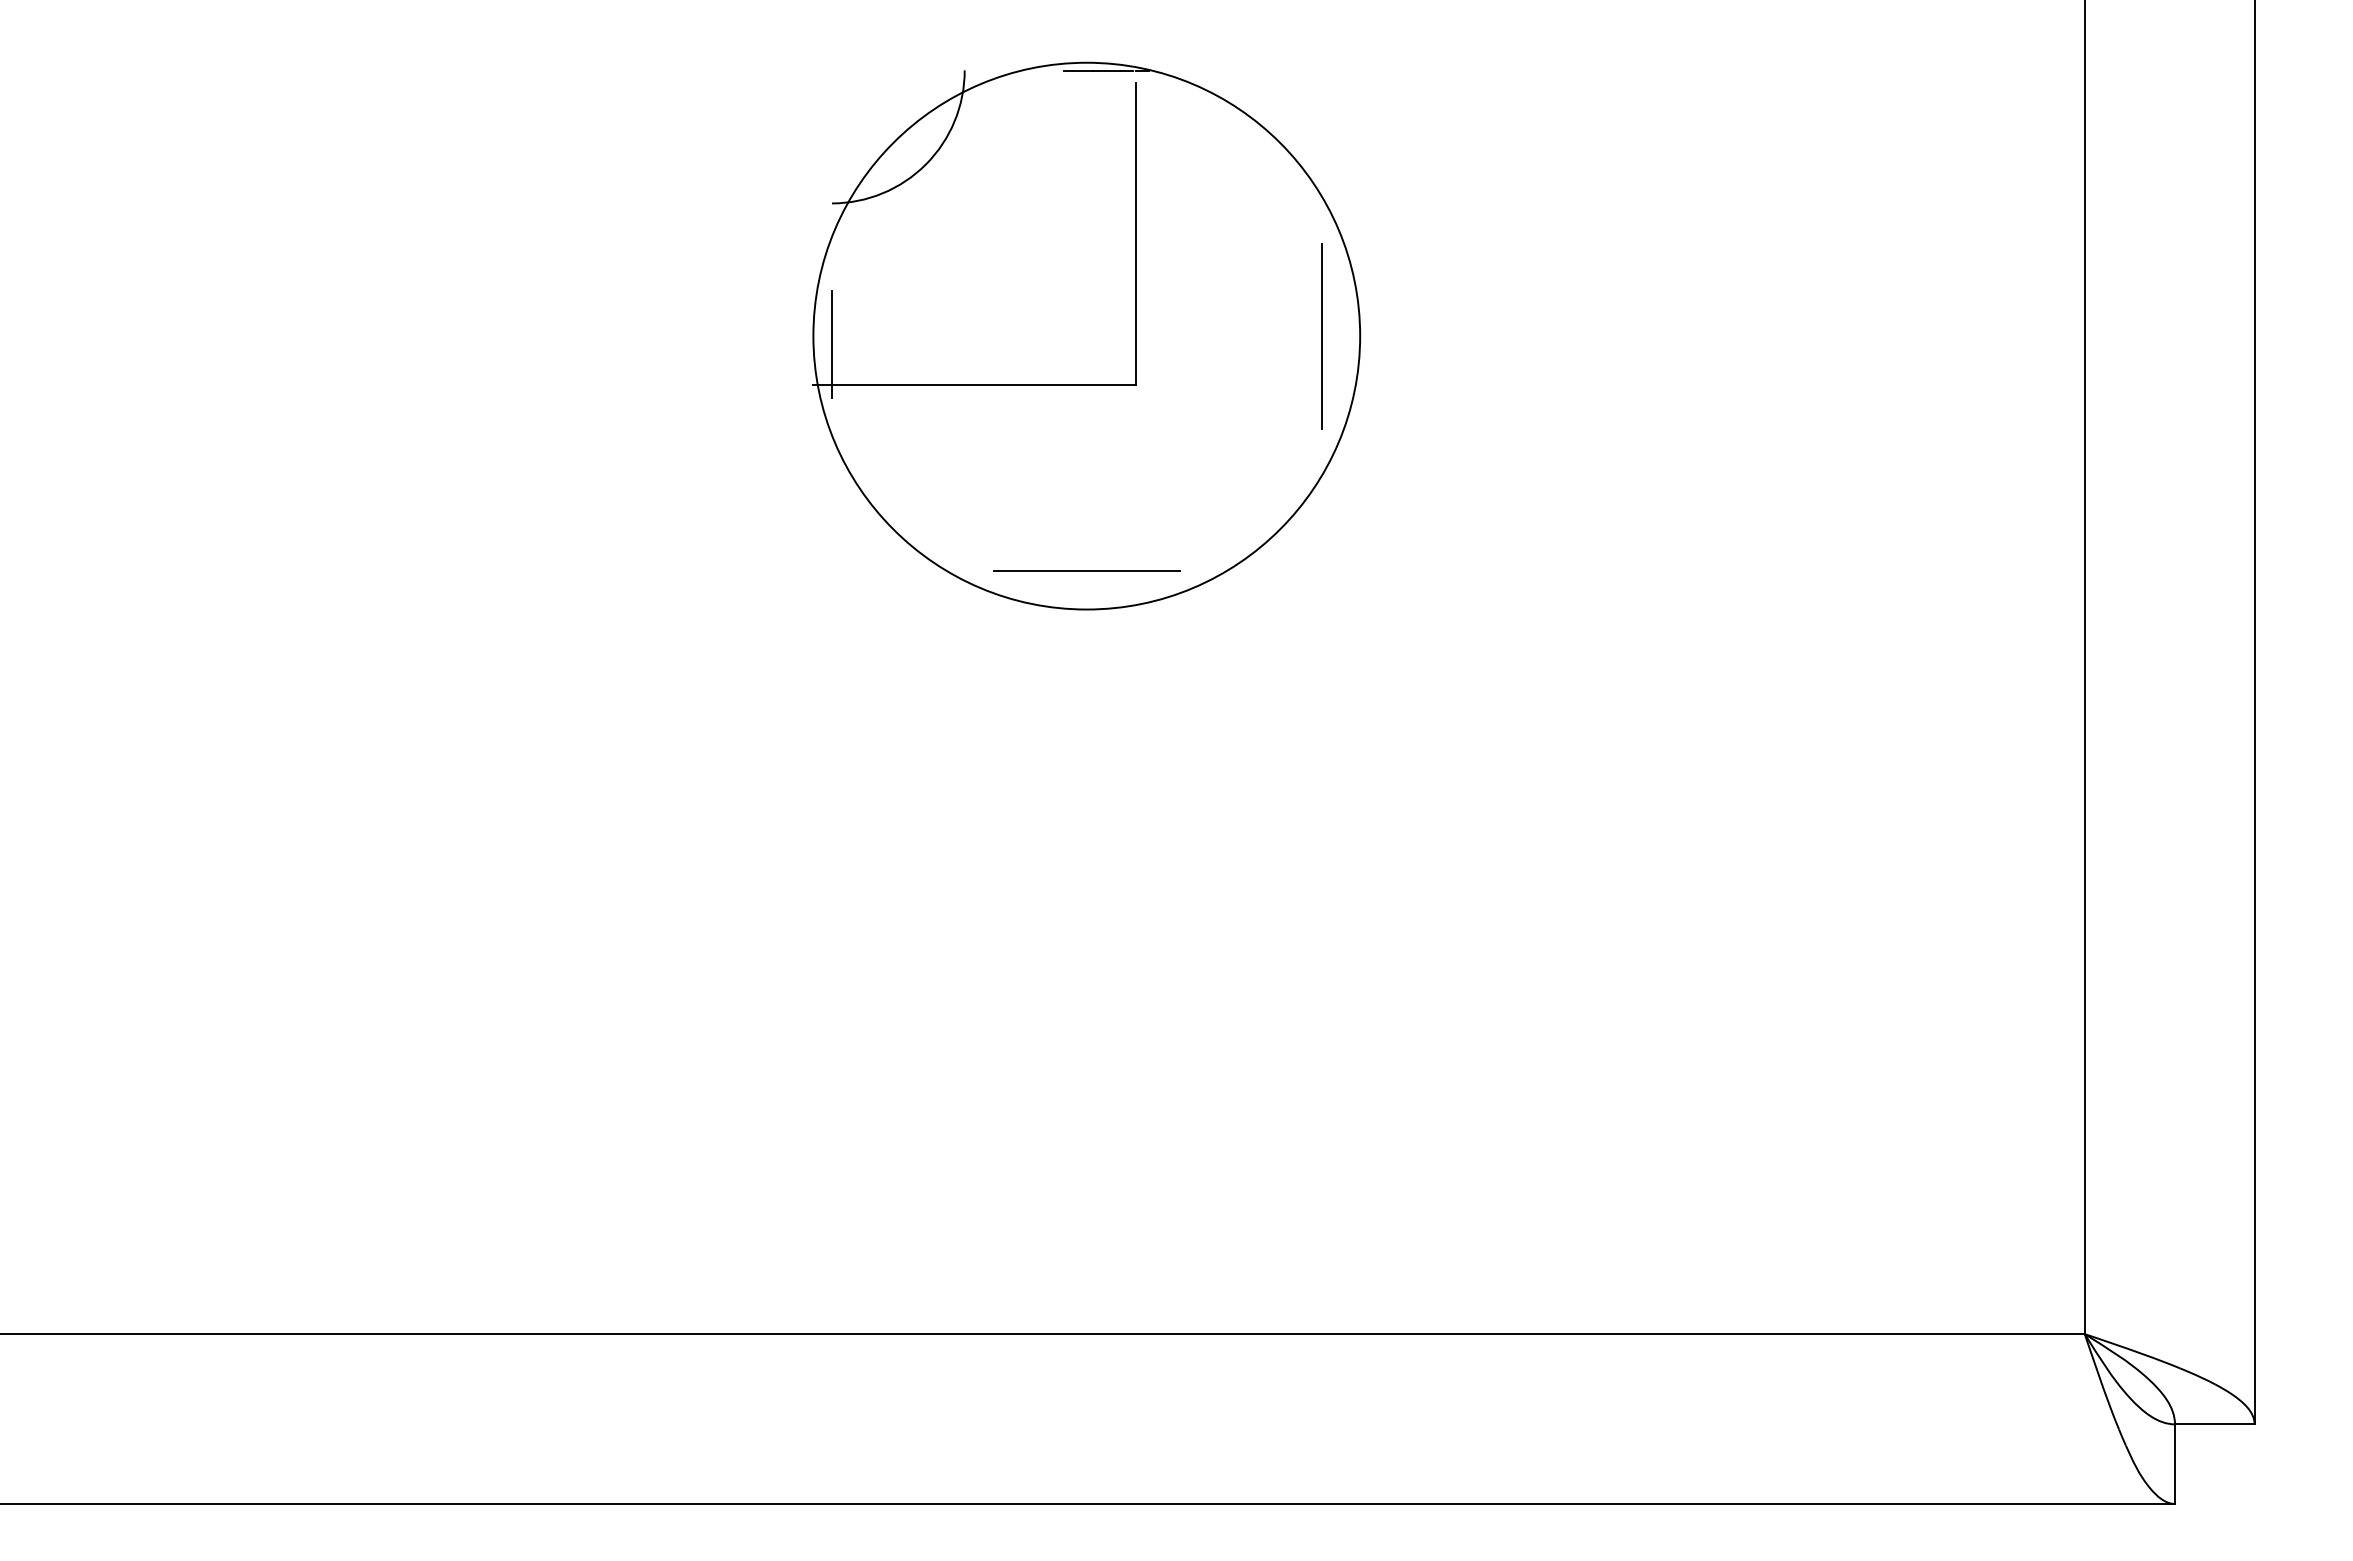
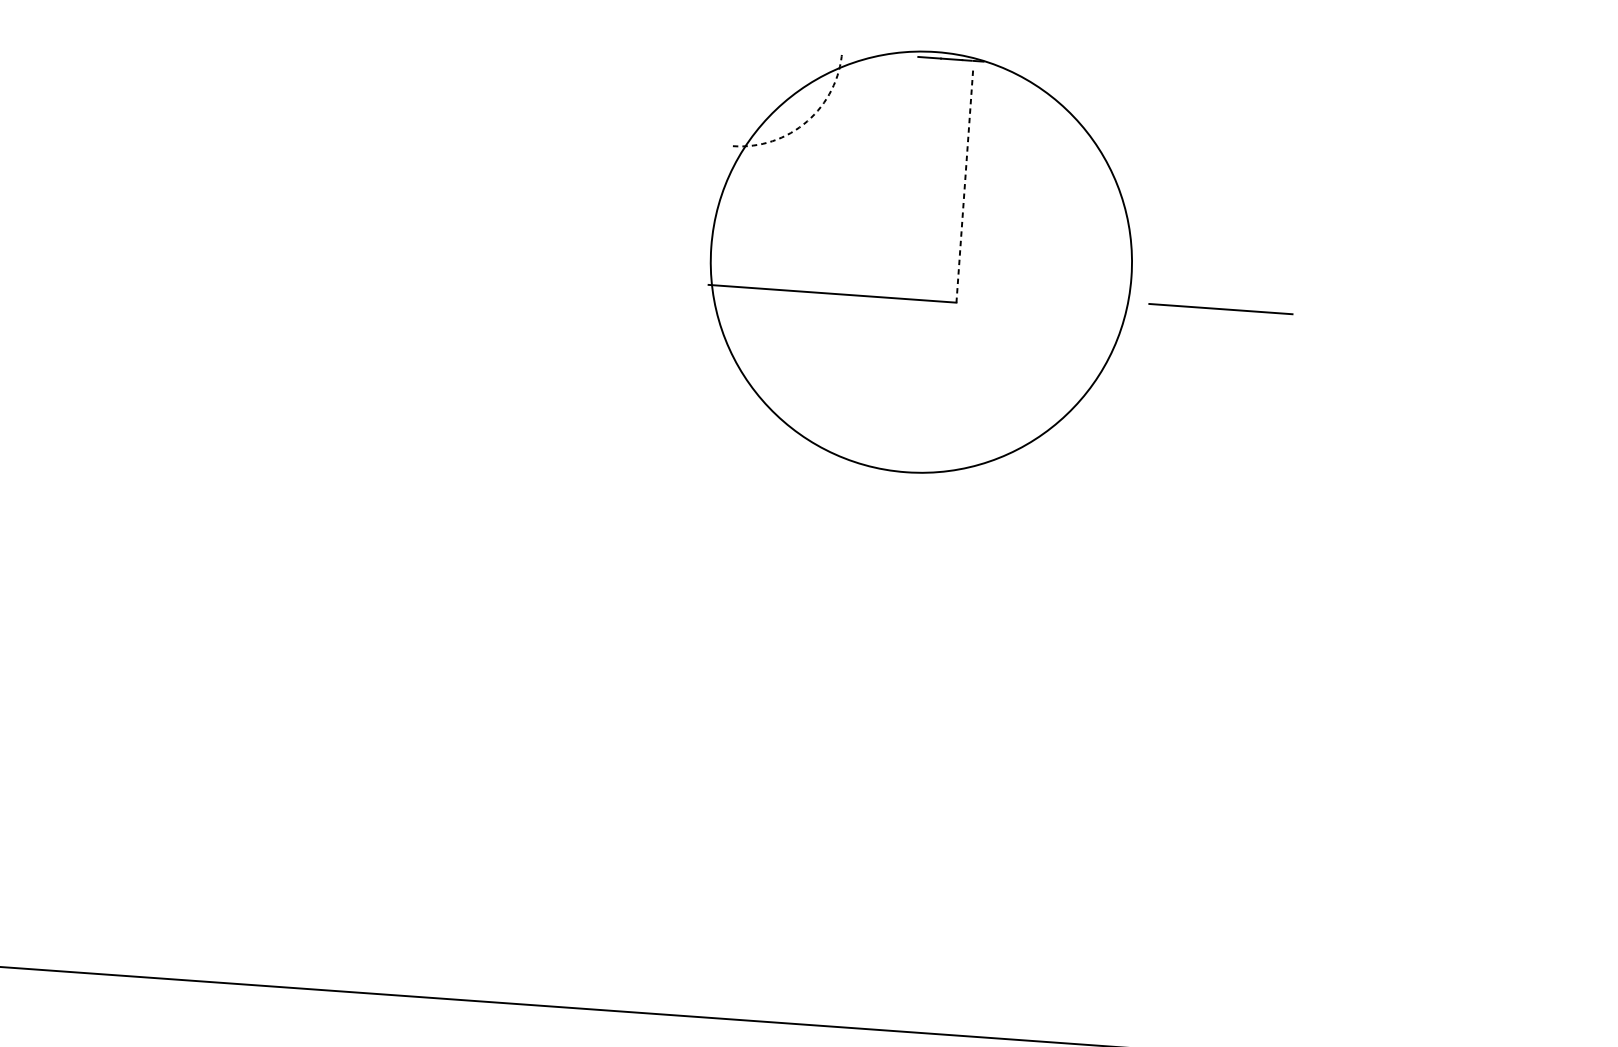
arc: (925, 164) -> (806, 121), solid -> dashed
line: (1135, 234) -> (964, 186), solid -> dashed
line: (1321, 336) -> (1101, 275), removed
line: (831, 344) -> (724, 254), removed
line: (1086, 570) -> (1220, 308), moved

